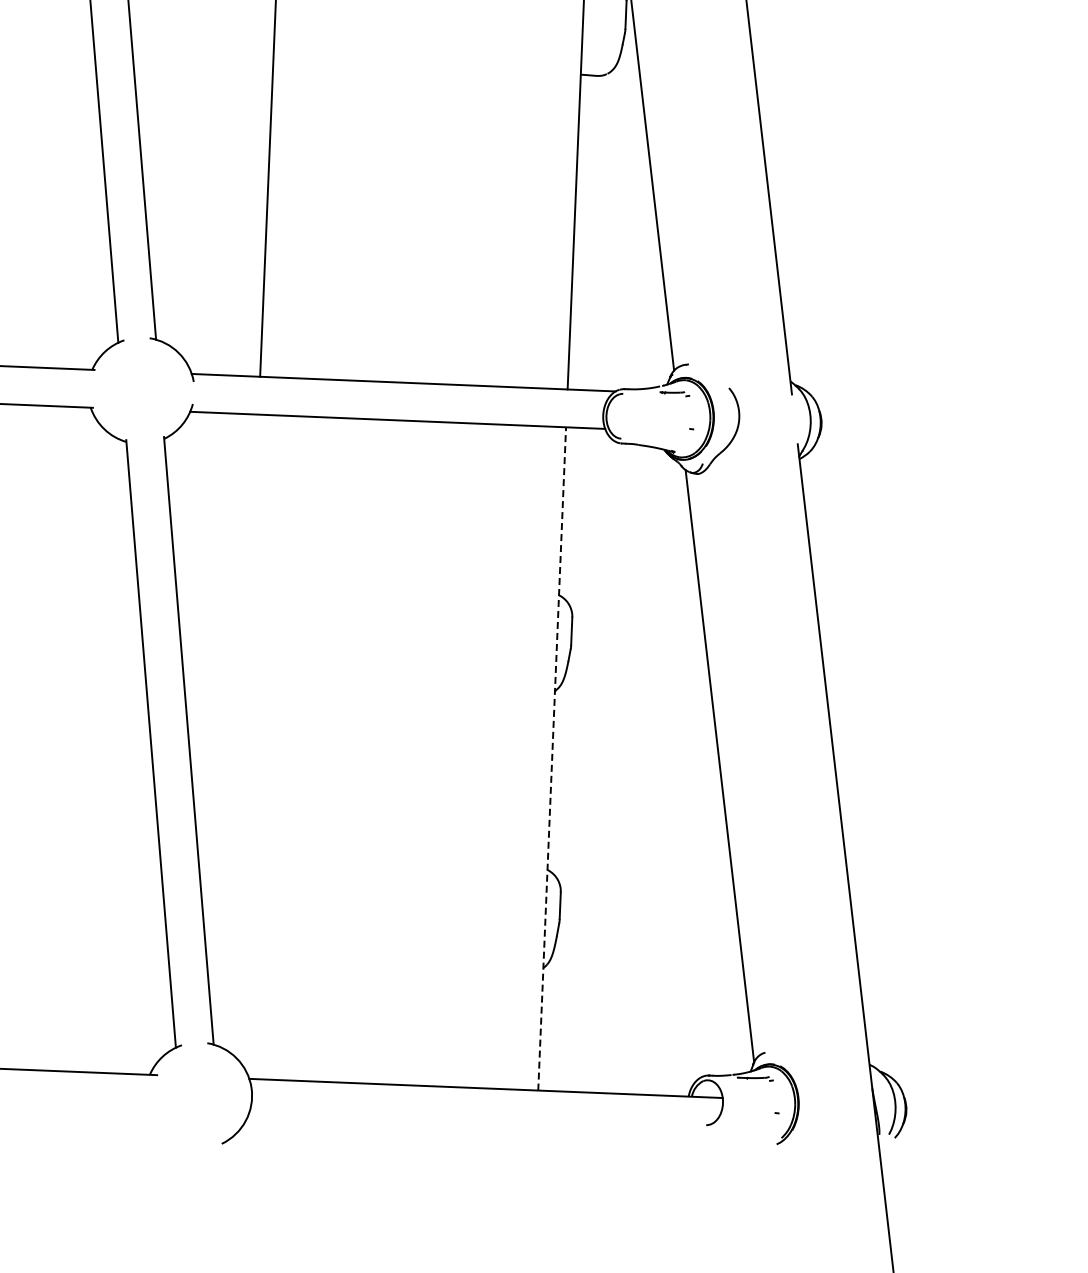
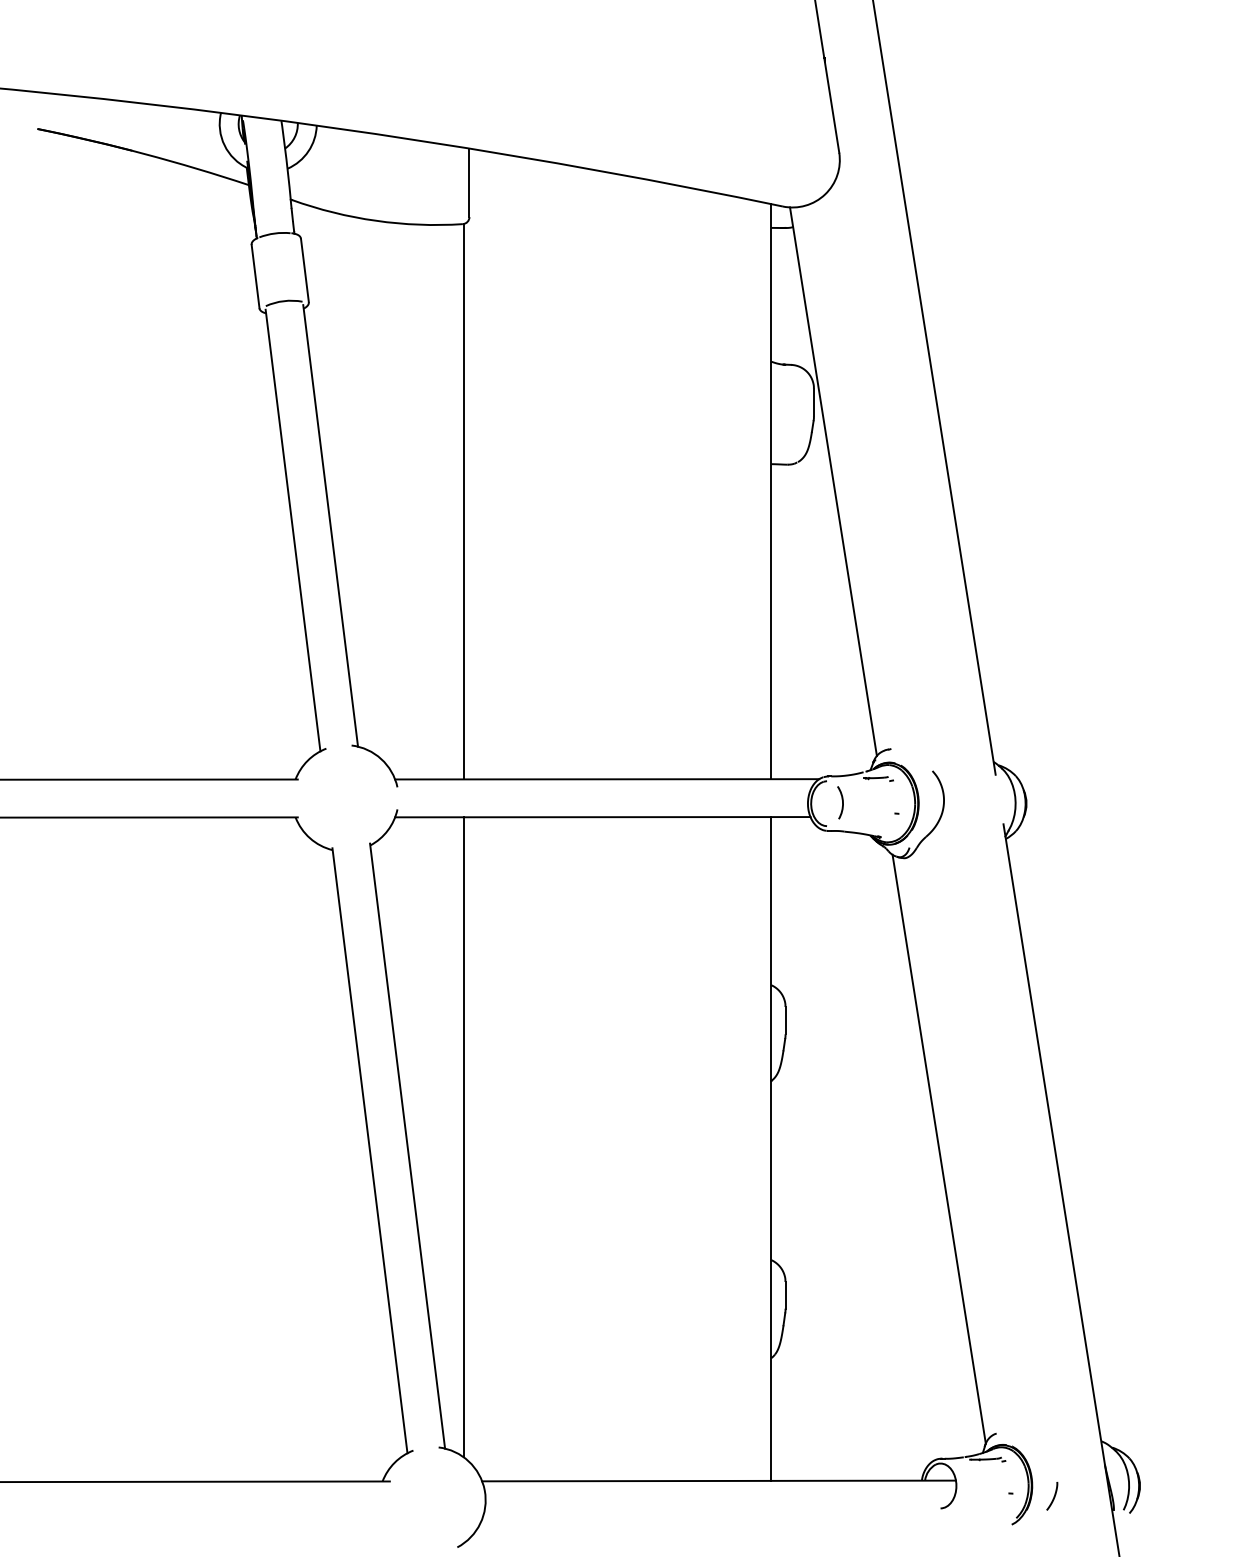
arc: (637, 415) -> (842, 802), added
line: (245, 734) -> (463, 1137), added
line: (552, 758) -> (771, 1148), dashed -> solid
curve: (819, 1117) -> (1053, 1496), added

